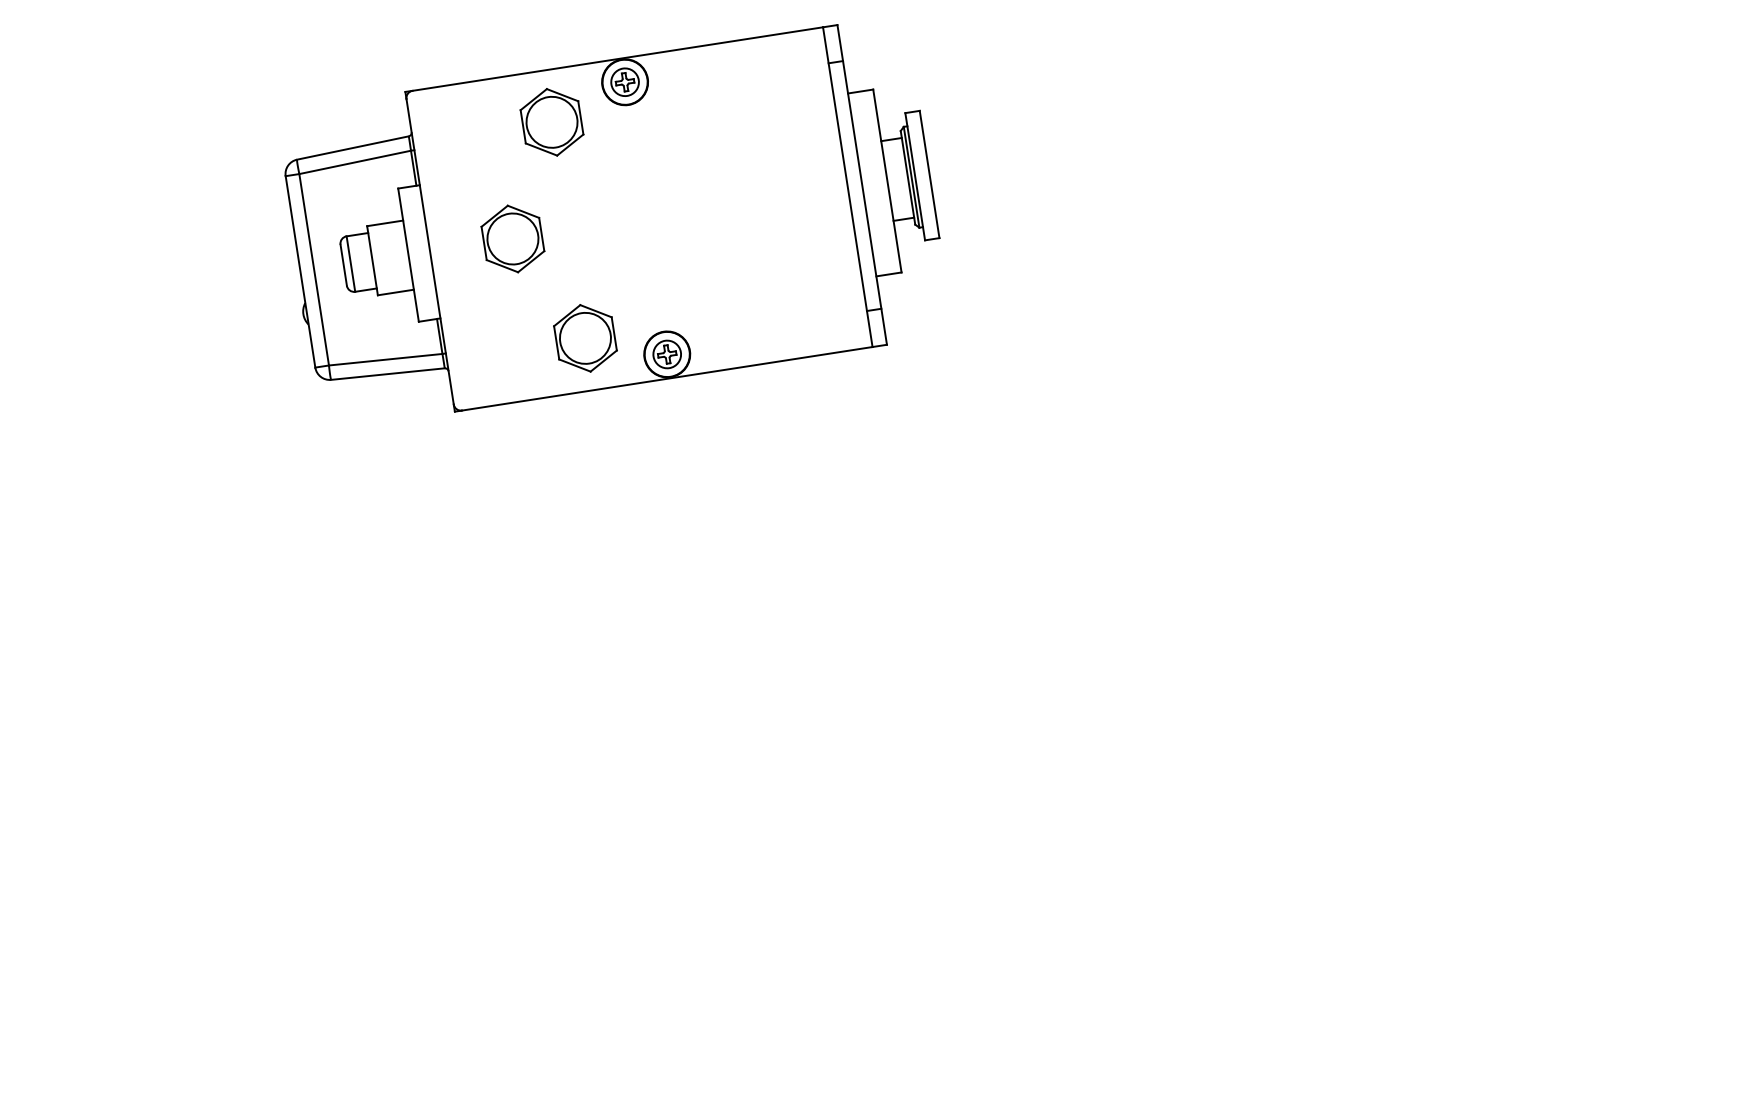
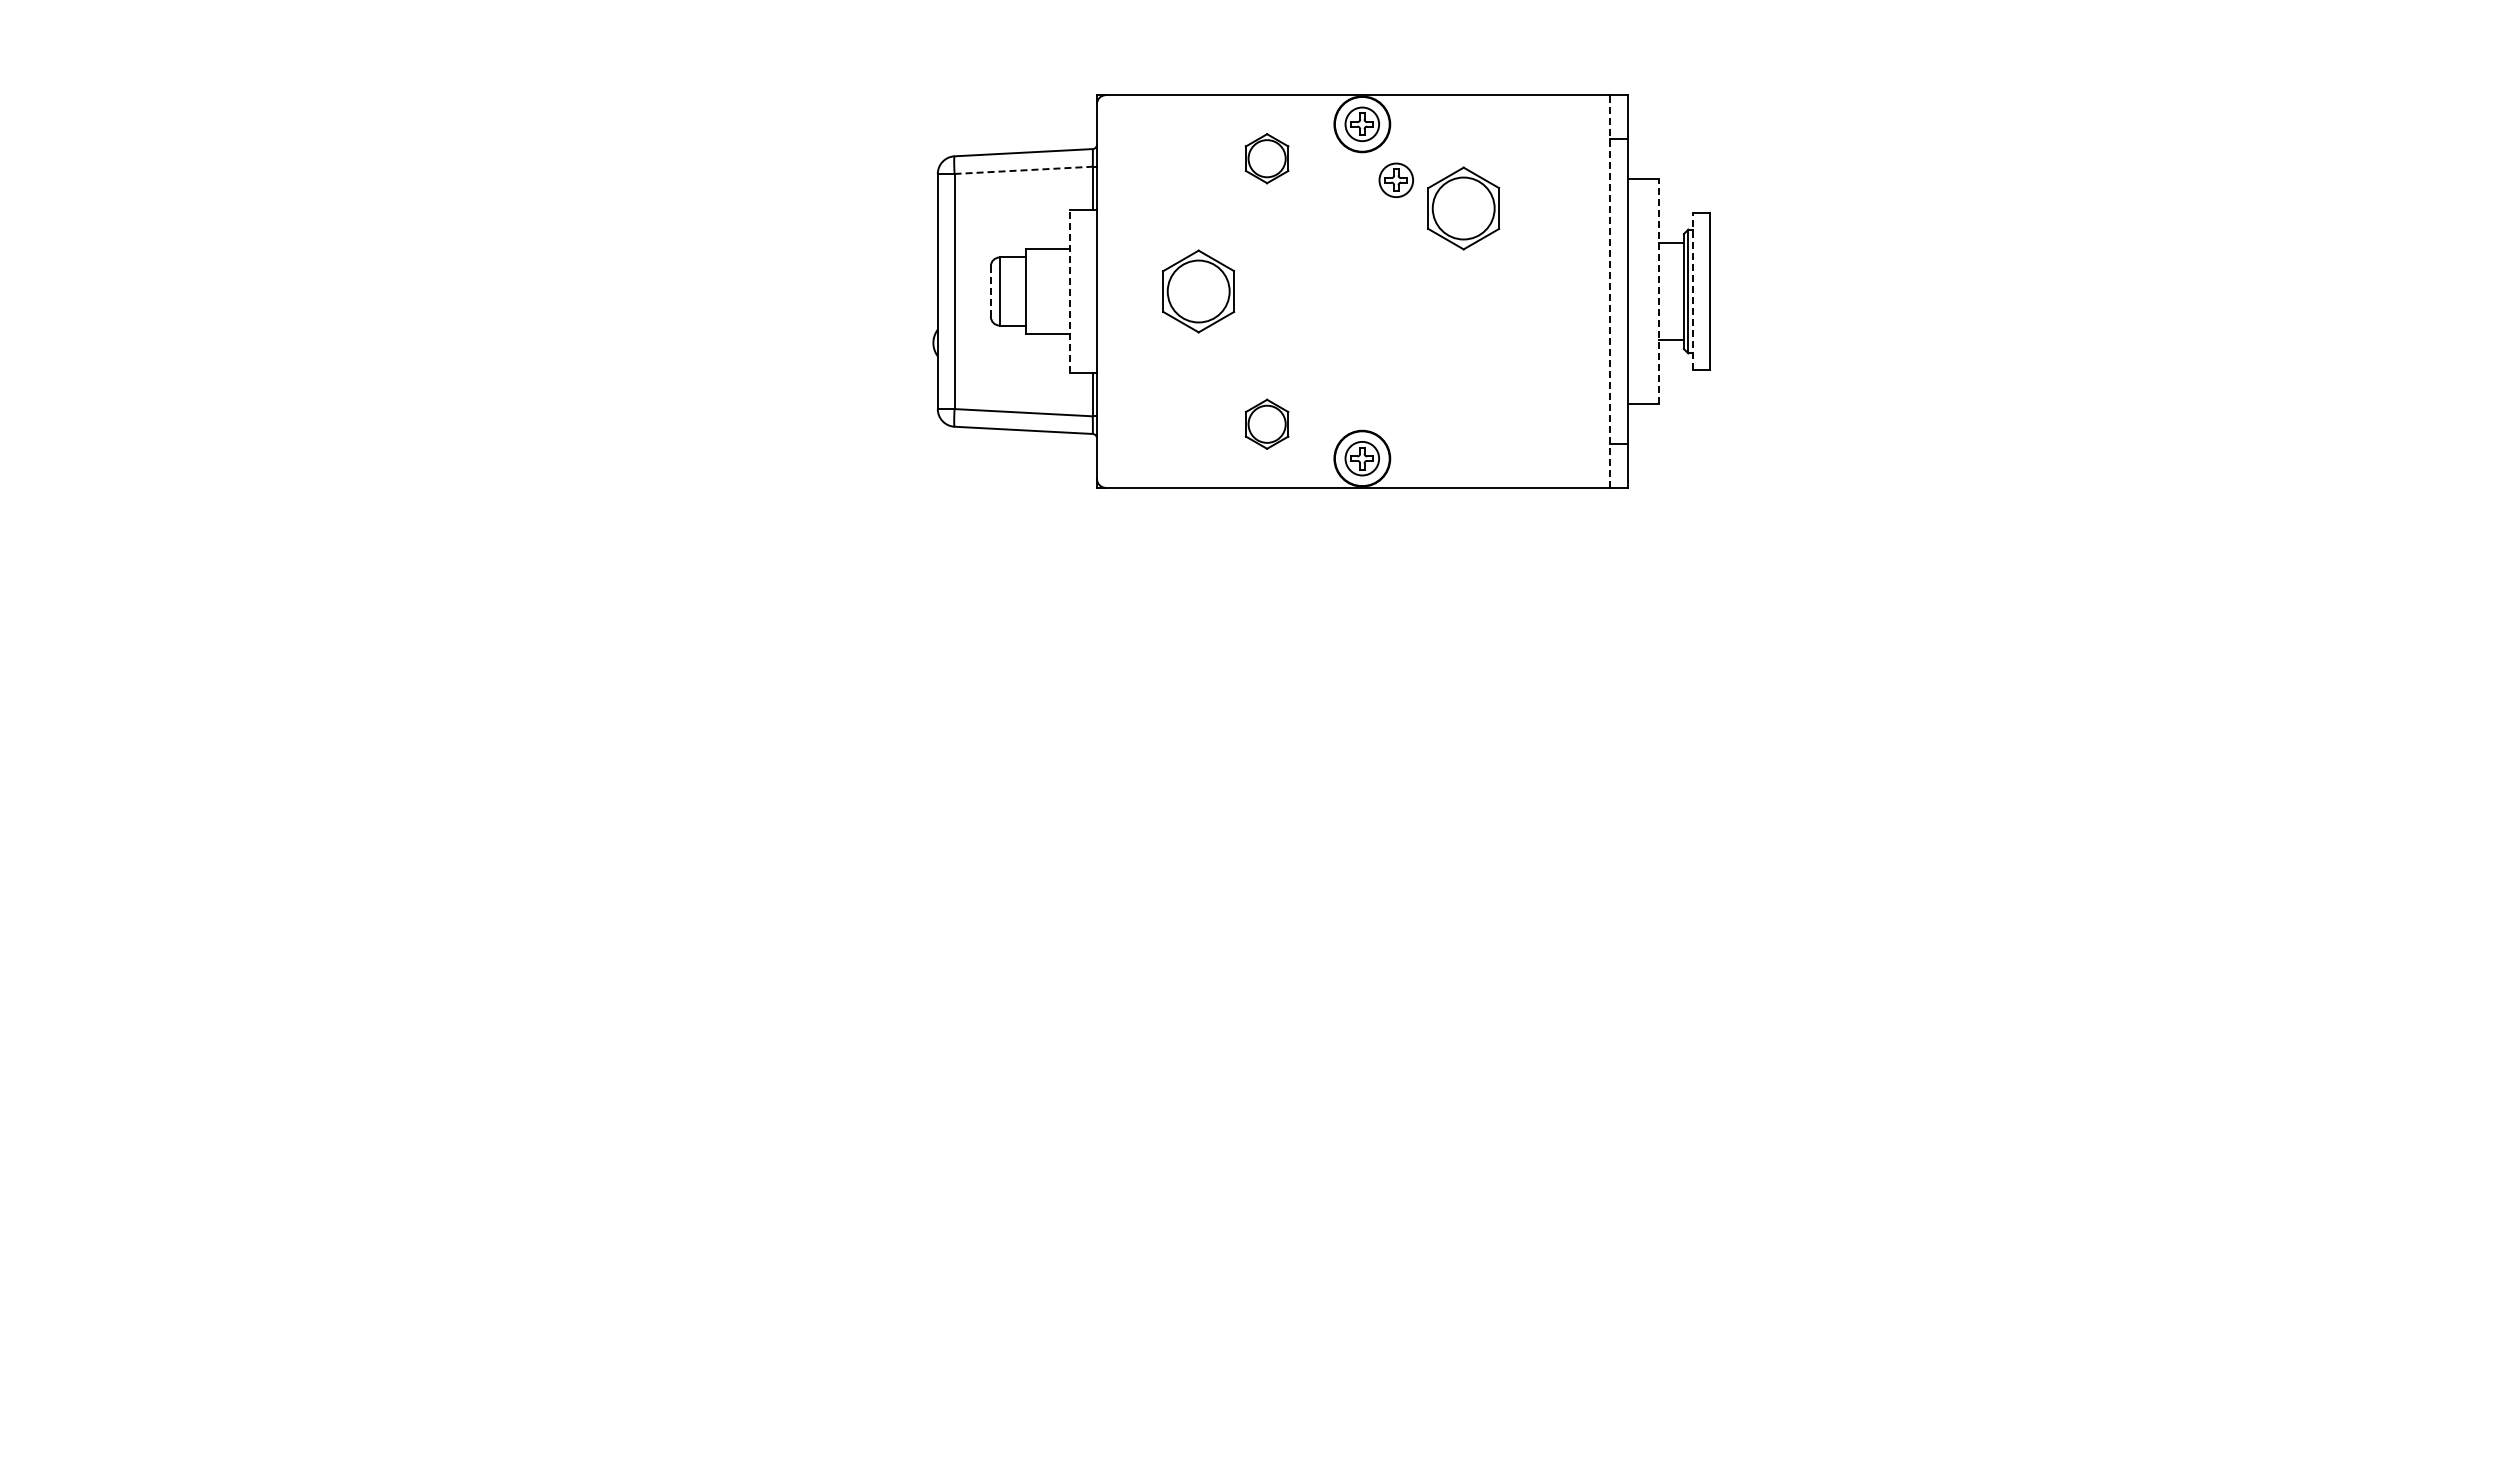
part: (551, 122) -> (1266, 158), size x0.6
part: (659, 123) -> (1395, 180), added
part: (718, 138) -> (1463, 208), added
line: (355, 162) -> (1024, 170), solid -> dashed
line: (914, 176) -> (1692, 291), solid -> dashed
line: (887, 181) -> (1658, 291), solid -> dashed
line: (847, 187) -> (1609, 291), solid -> dashed
line: (408, 255) -> (1070, 291), solid -> dashed
line: (343, 265) -> (990, 291), solid -> dashed
part: (584, 338) -> (1266, 424), size x0.6

